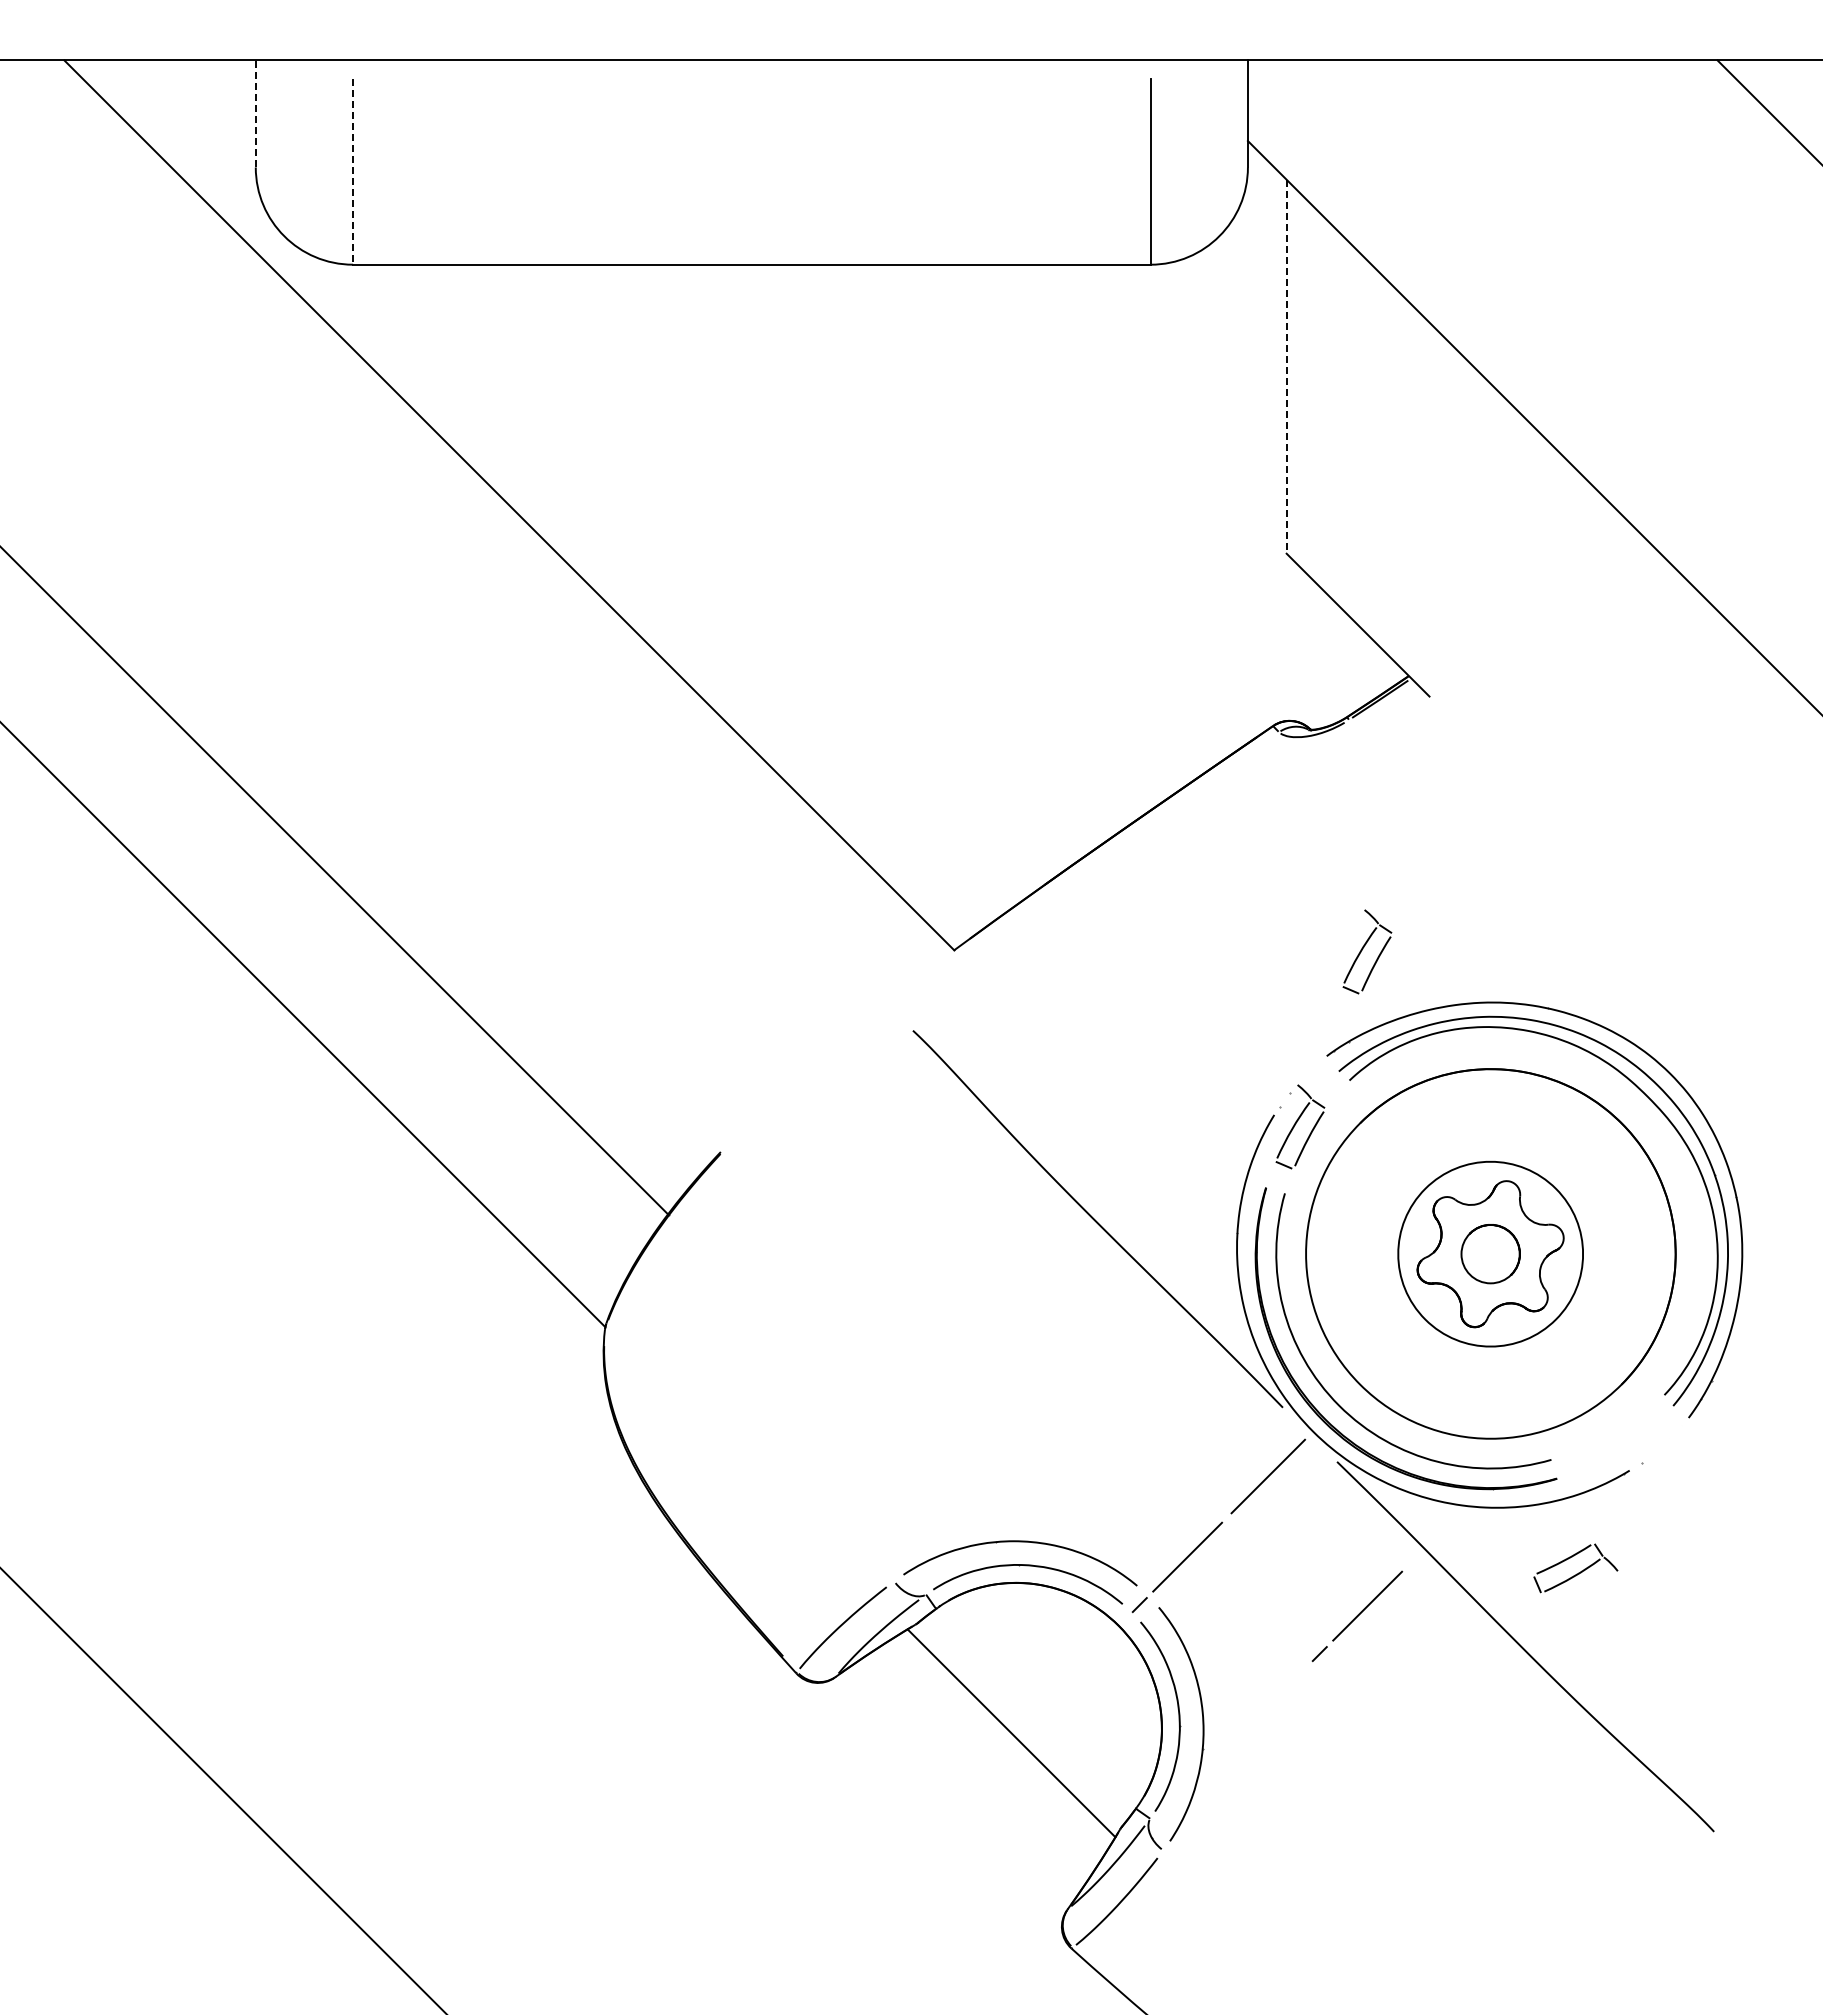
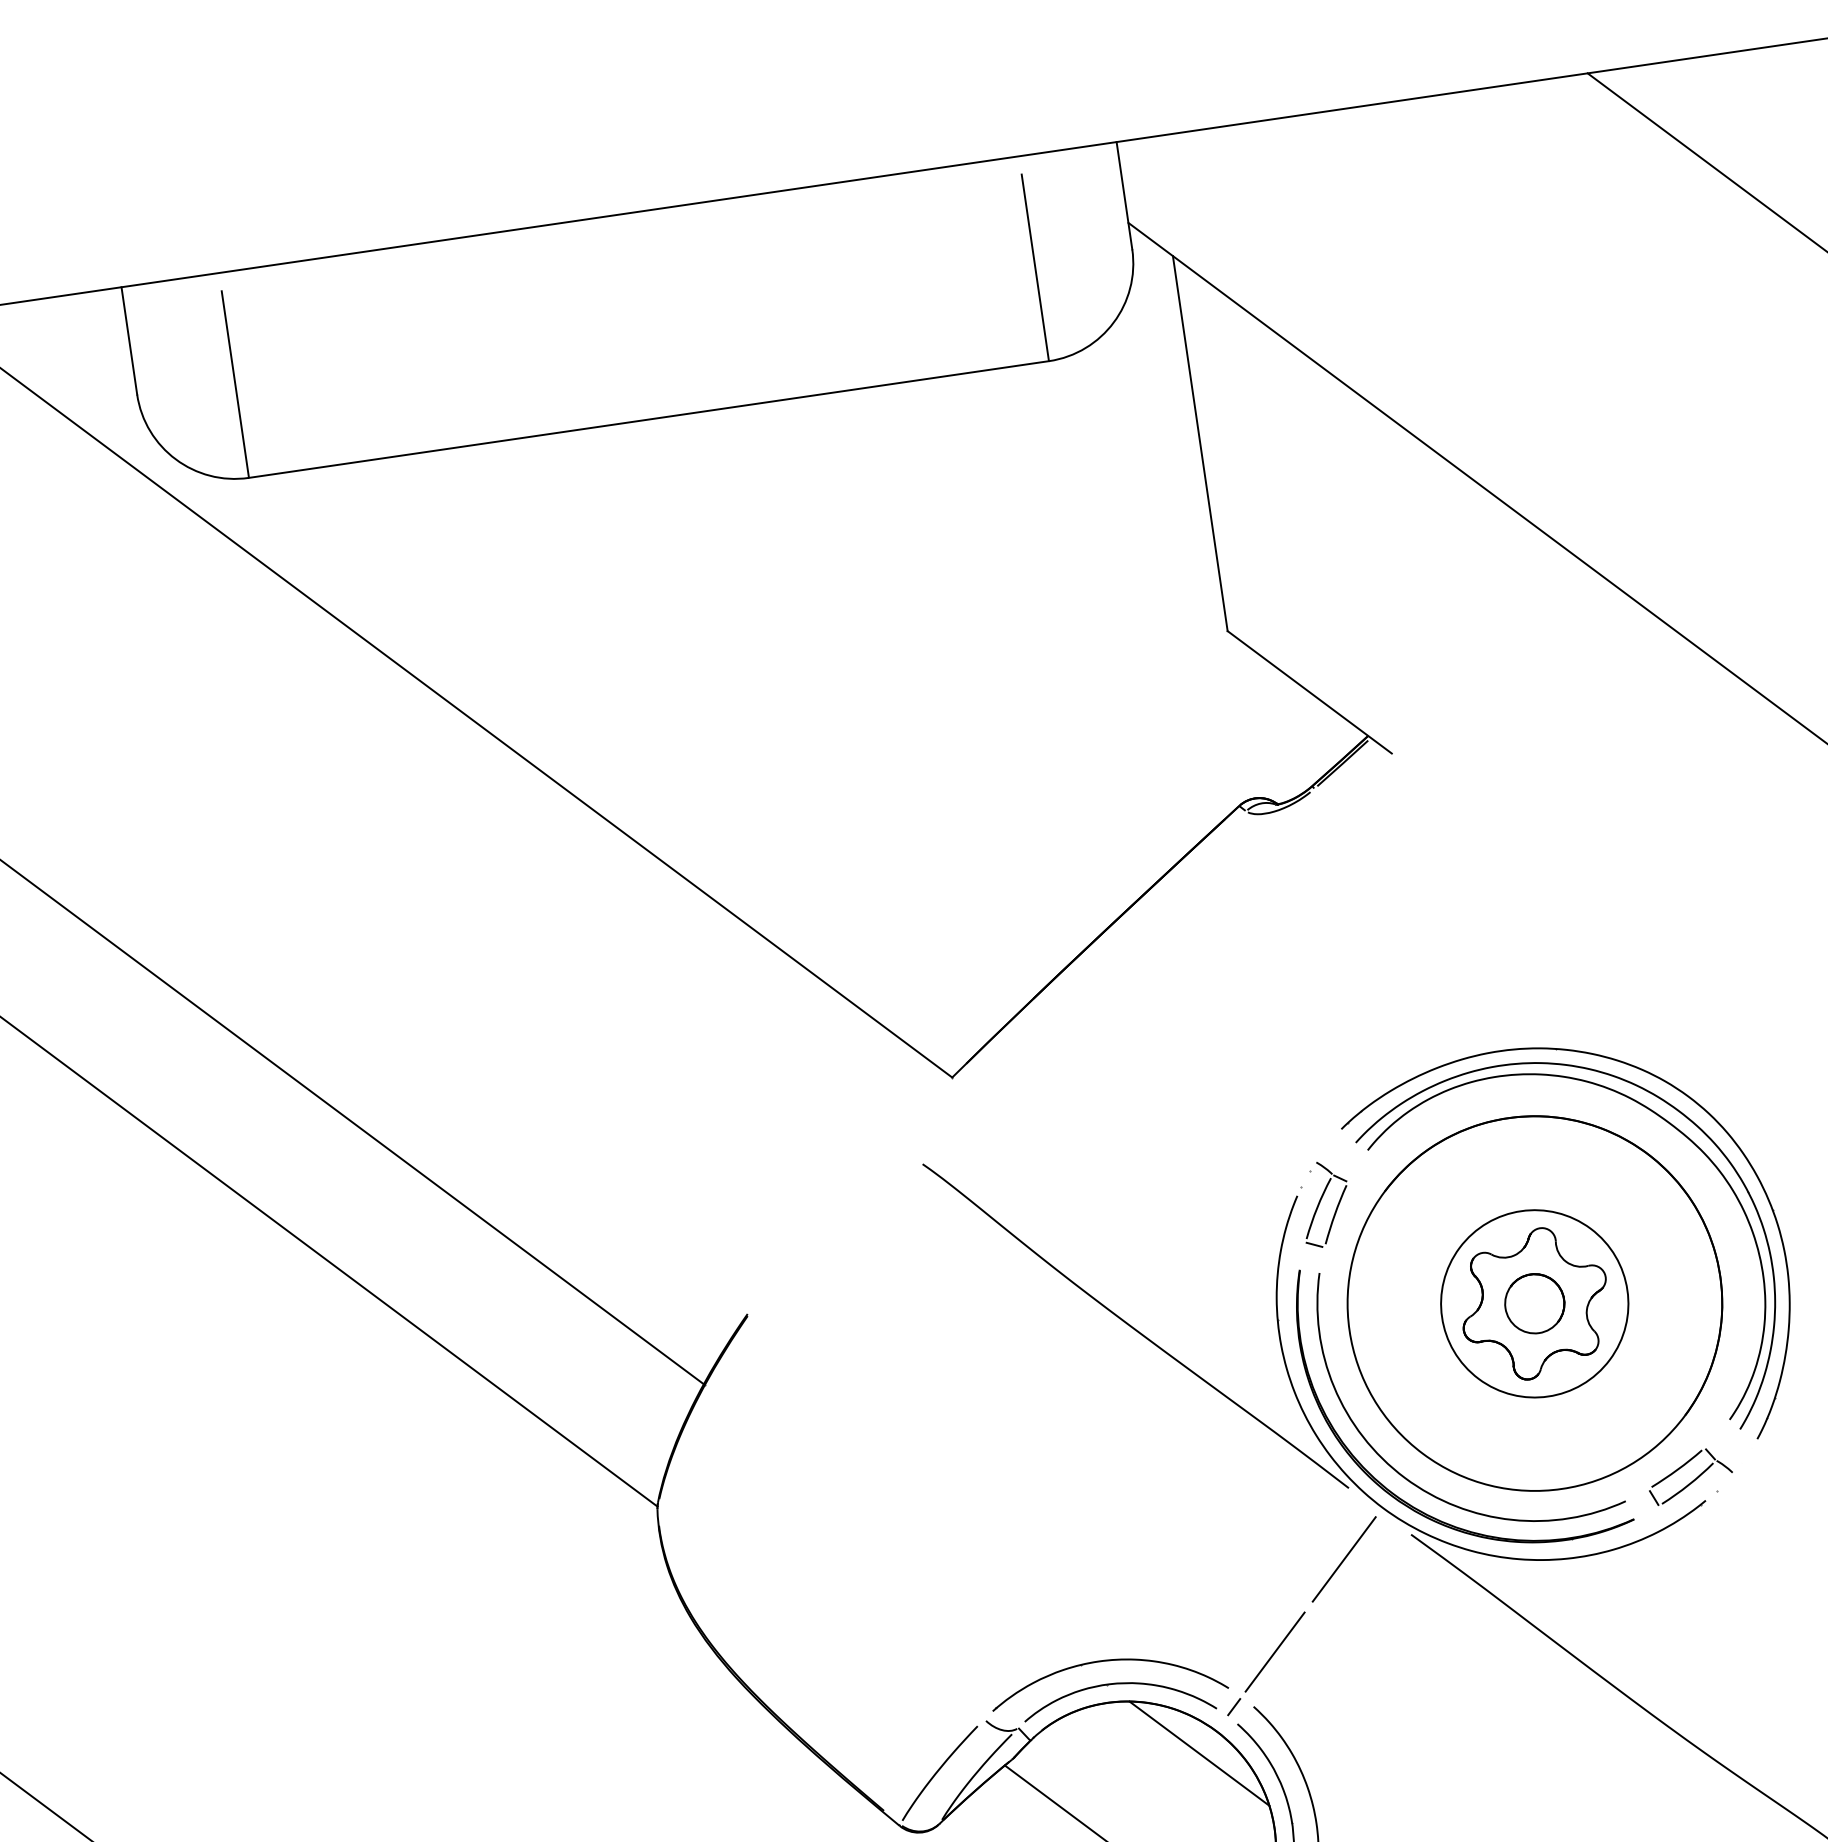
line: (255, 113) -> (129, 340), dashed -> solid
line: (353, 171) -> (235, 384), dashed -> solid
line: (1286, 366) -> (1200, 443), dashed -> solid
part: (1367, 951) -> (1366, 1018), removed
part: (1575, 1568) -> (1689, 1476), moved
line: (1357, 1616) -> (1454, 1686), removed
line: (1099, 1645) -> (1199, 1753), added

